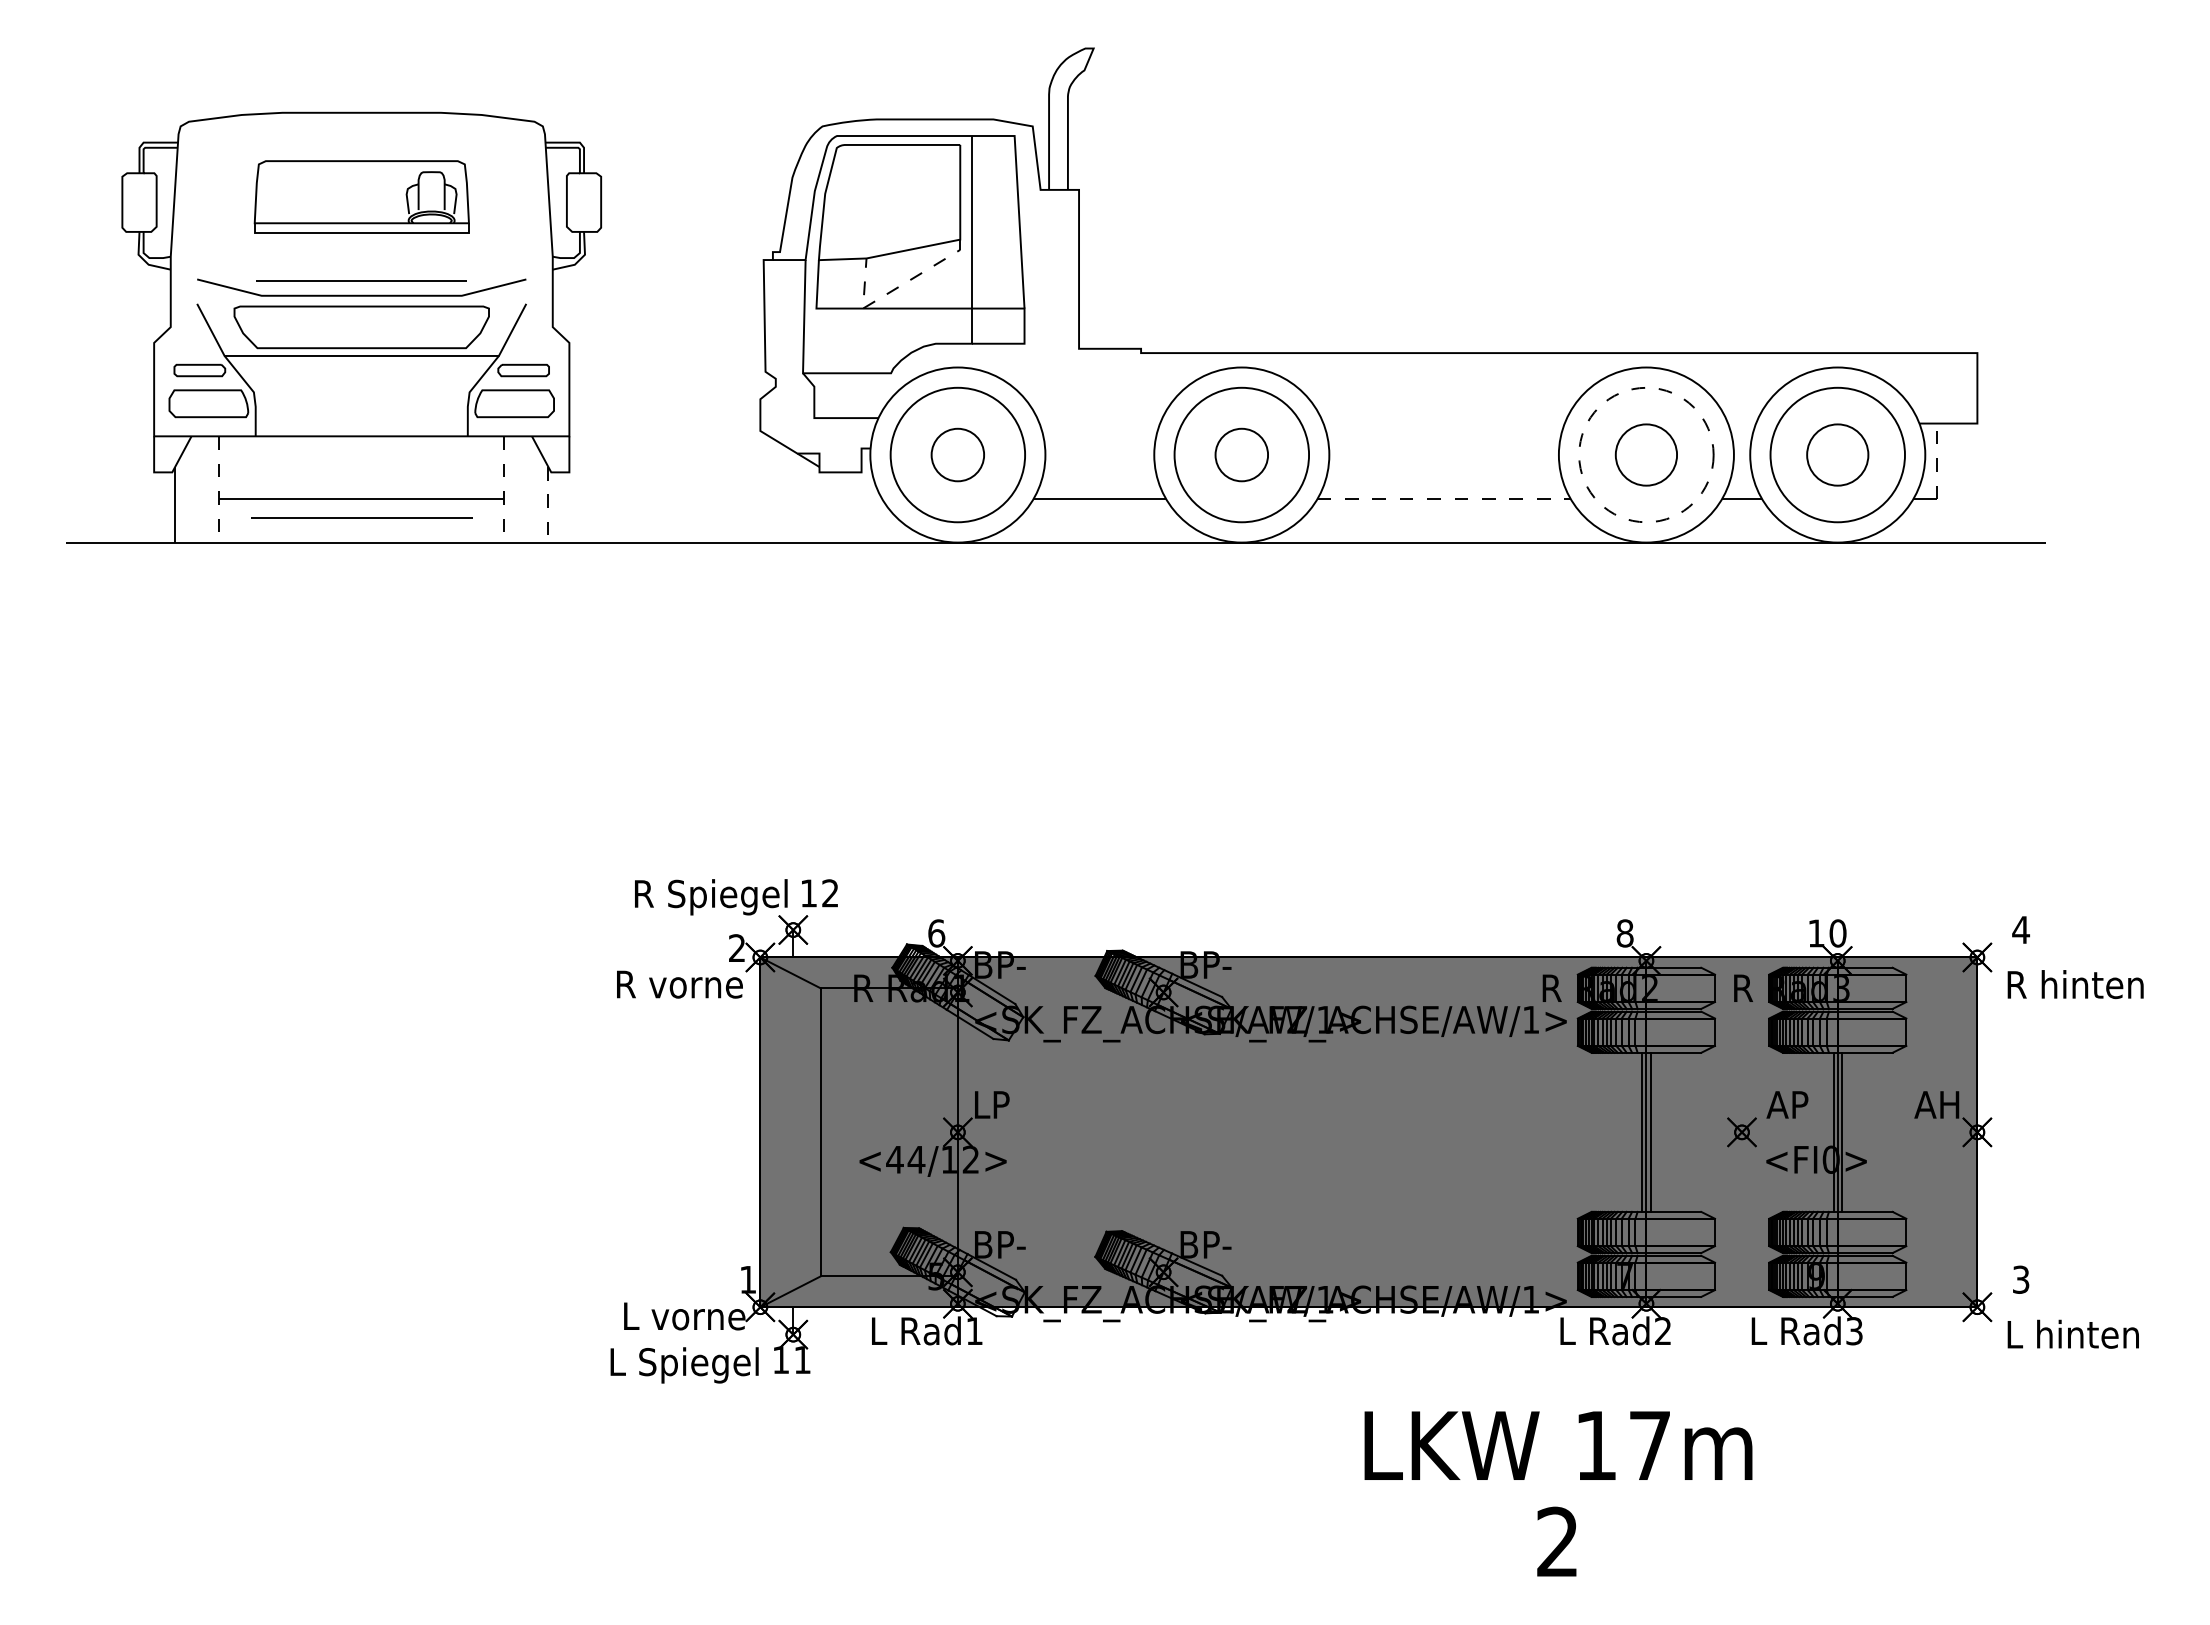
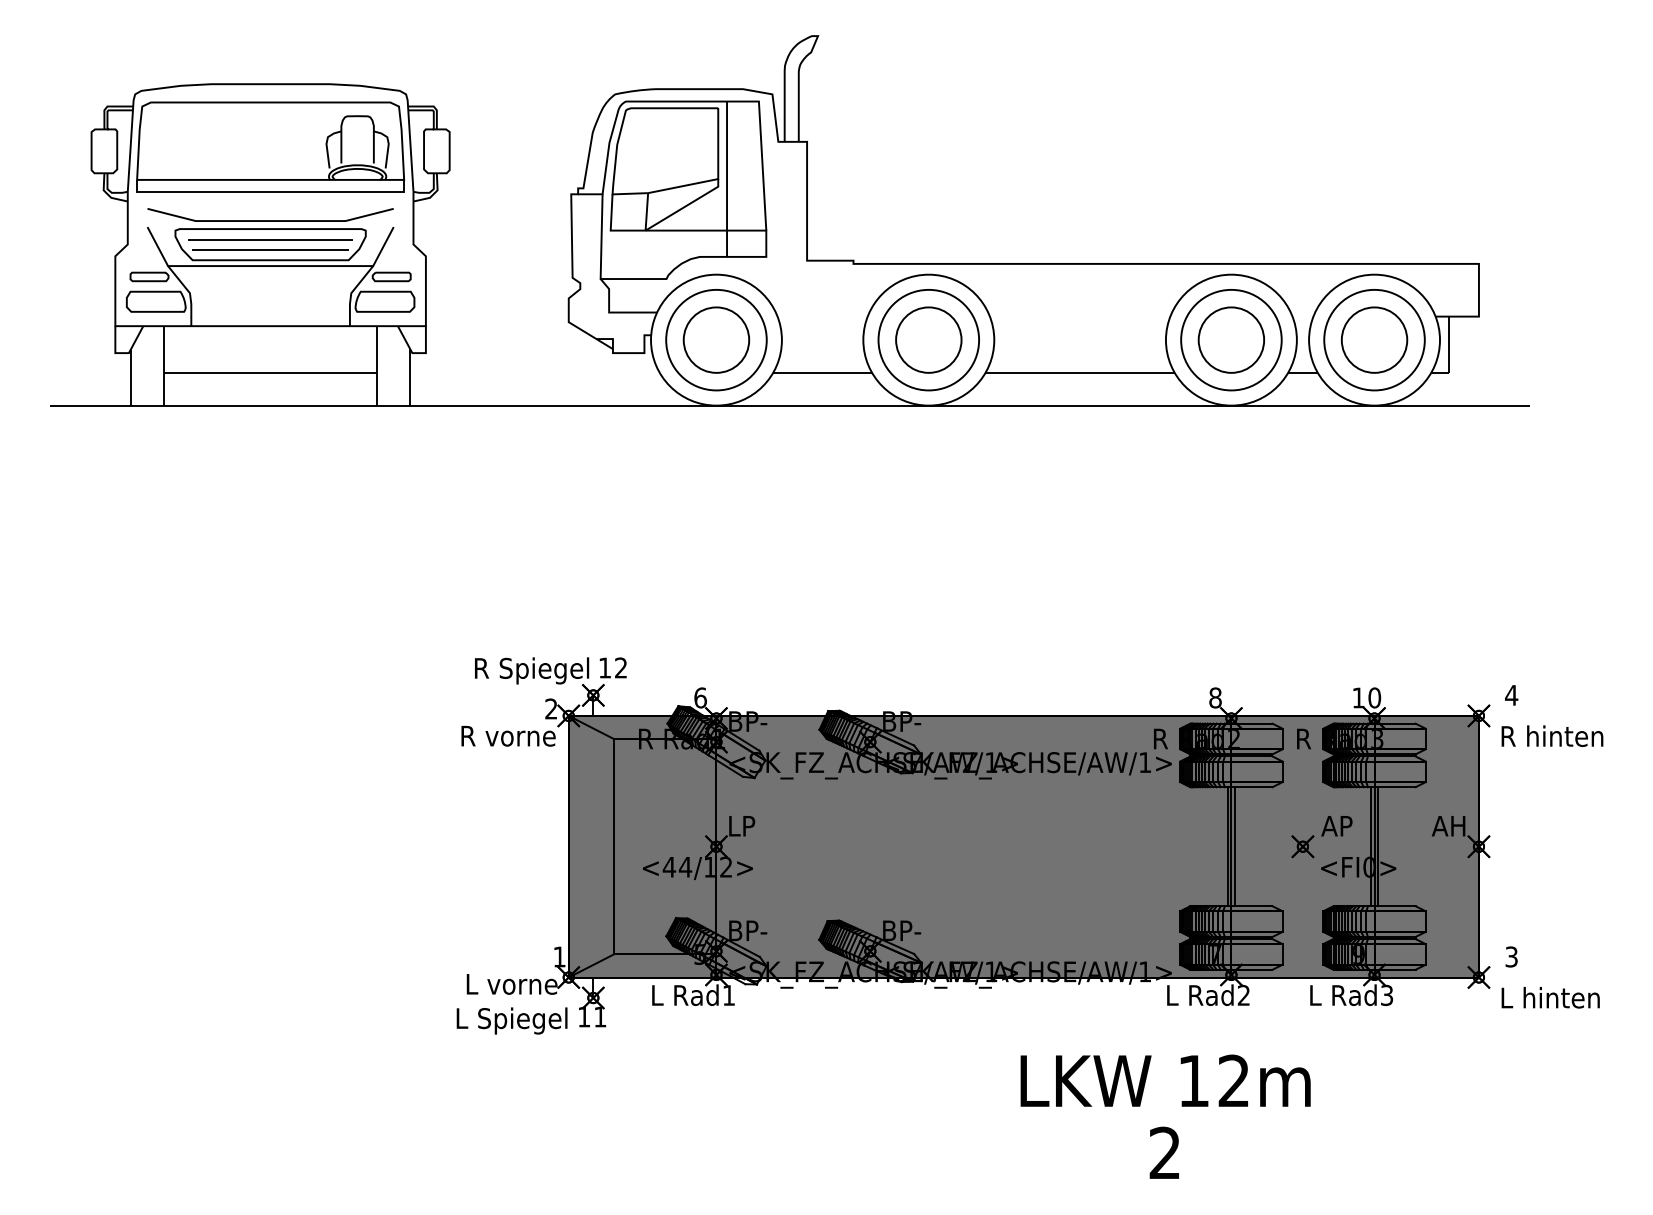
part: (361, 196) -> (270, 146), size x1.67
line: (361, 280) -> (270, 249), moved
line: (894, 289) -> (669, 216), dashed -> solid
circle: (957, 454) -> (716, 339), size x1.67
circle: (1241, 454) -> (928, 339), size x1.67
circle: (1646, 454) -> (1231, 339), dashed -> solid
circle: (1646, 454) -> (1231, 339), size x1.43
circle: (1837, 454) -> (1374, 339), size x1.43
line: (1937, 461) -> (1449, 344), dashed -> solid
line: (219, 489) -> (164, 365), dashed -> solid
line: (504, 489) -> (377, 365), dashed -> solid
line: (1444, 499) -> (1080, 373), dashed -> solid
line: (548, 504) -> (410, 377), dashed -> solid
line: (361, 517) -> (270, 239), moved
text: (1649, 1444) -> (1233, 1080), 17m -> 12m

